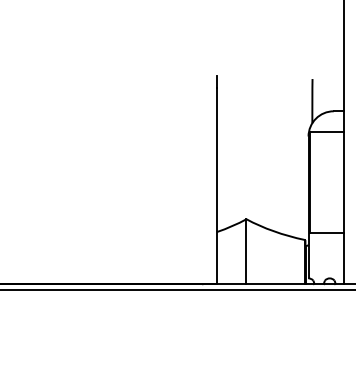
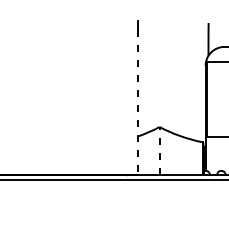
line: (216, 186) -> (137, 102), solid -> dashed
line: (246, 251) -> (159, 150), solid -> dashed

